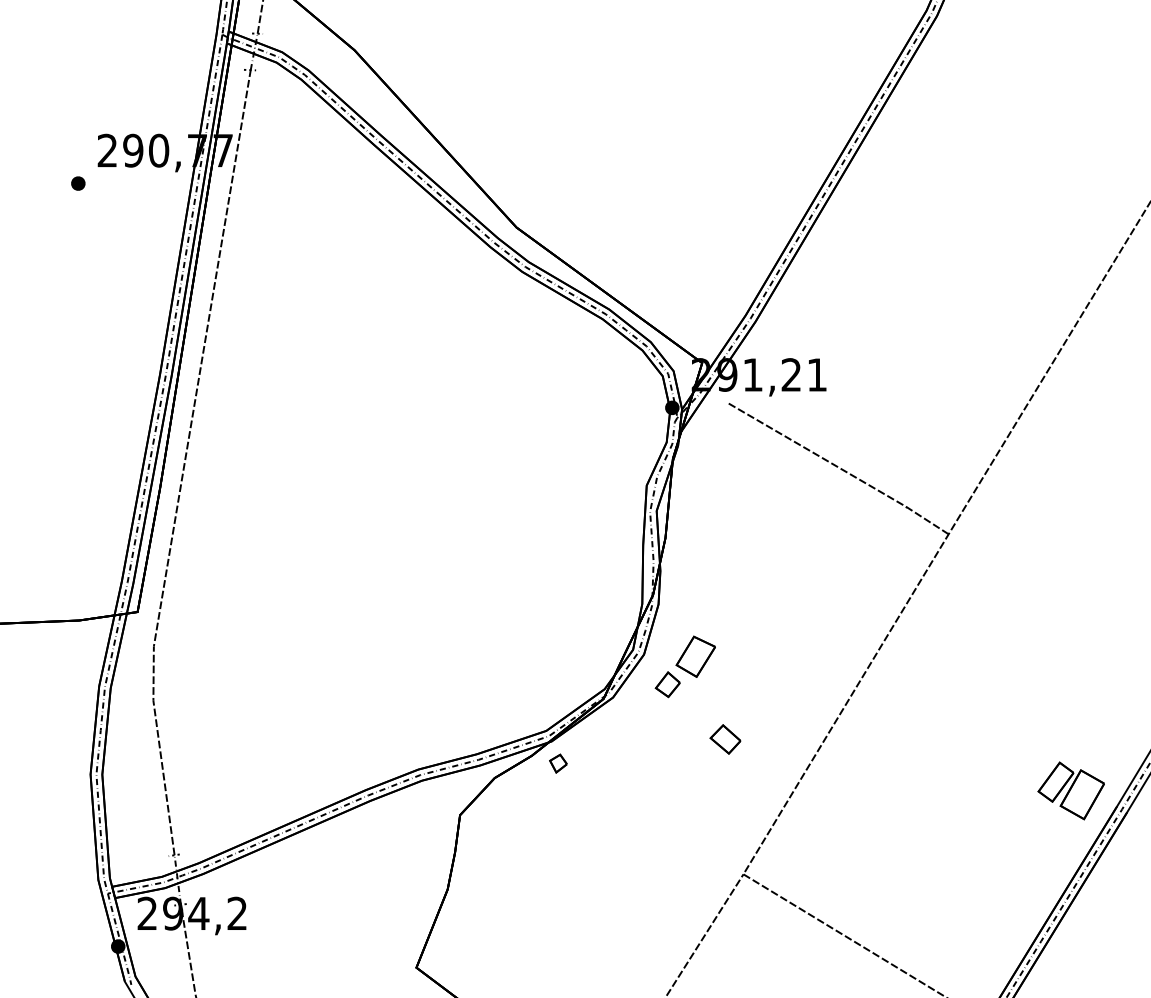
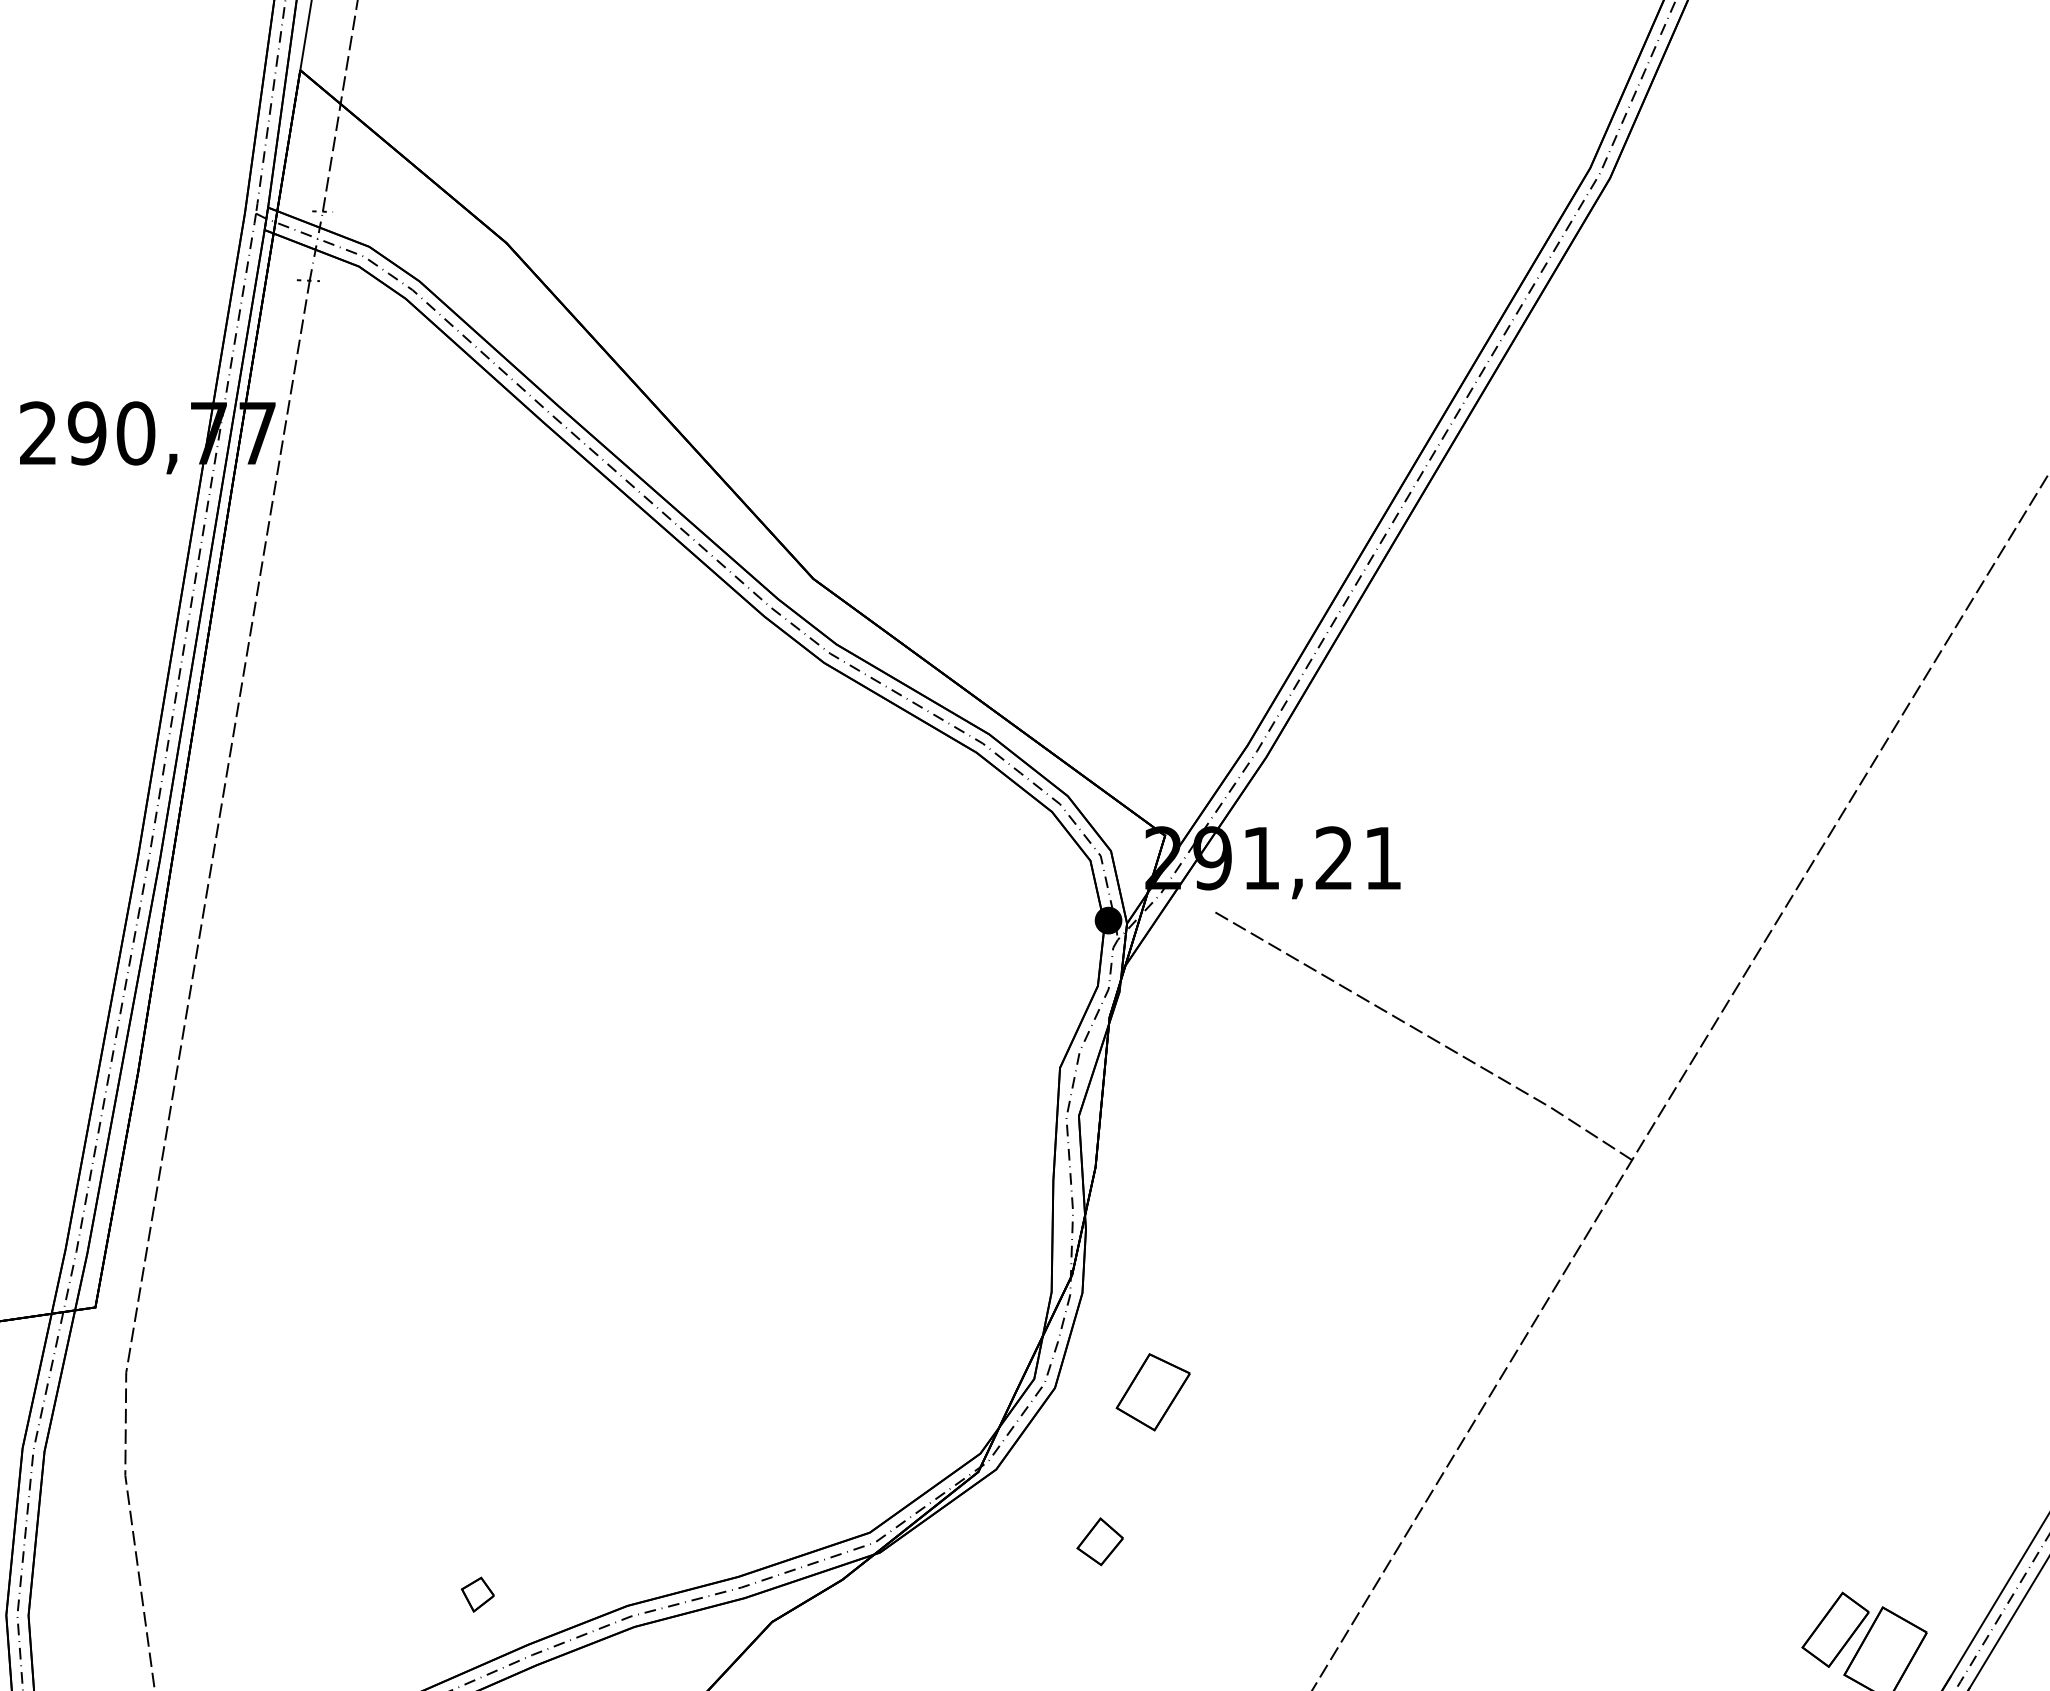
part: (667, 684) -> (1099, 1541), moved
part: (725, 739) -> (1209, 1548), removed
part: (558, 763) -> (477, 1594), moved

